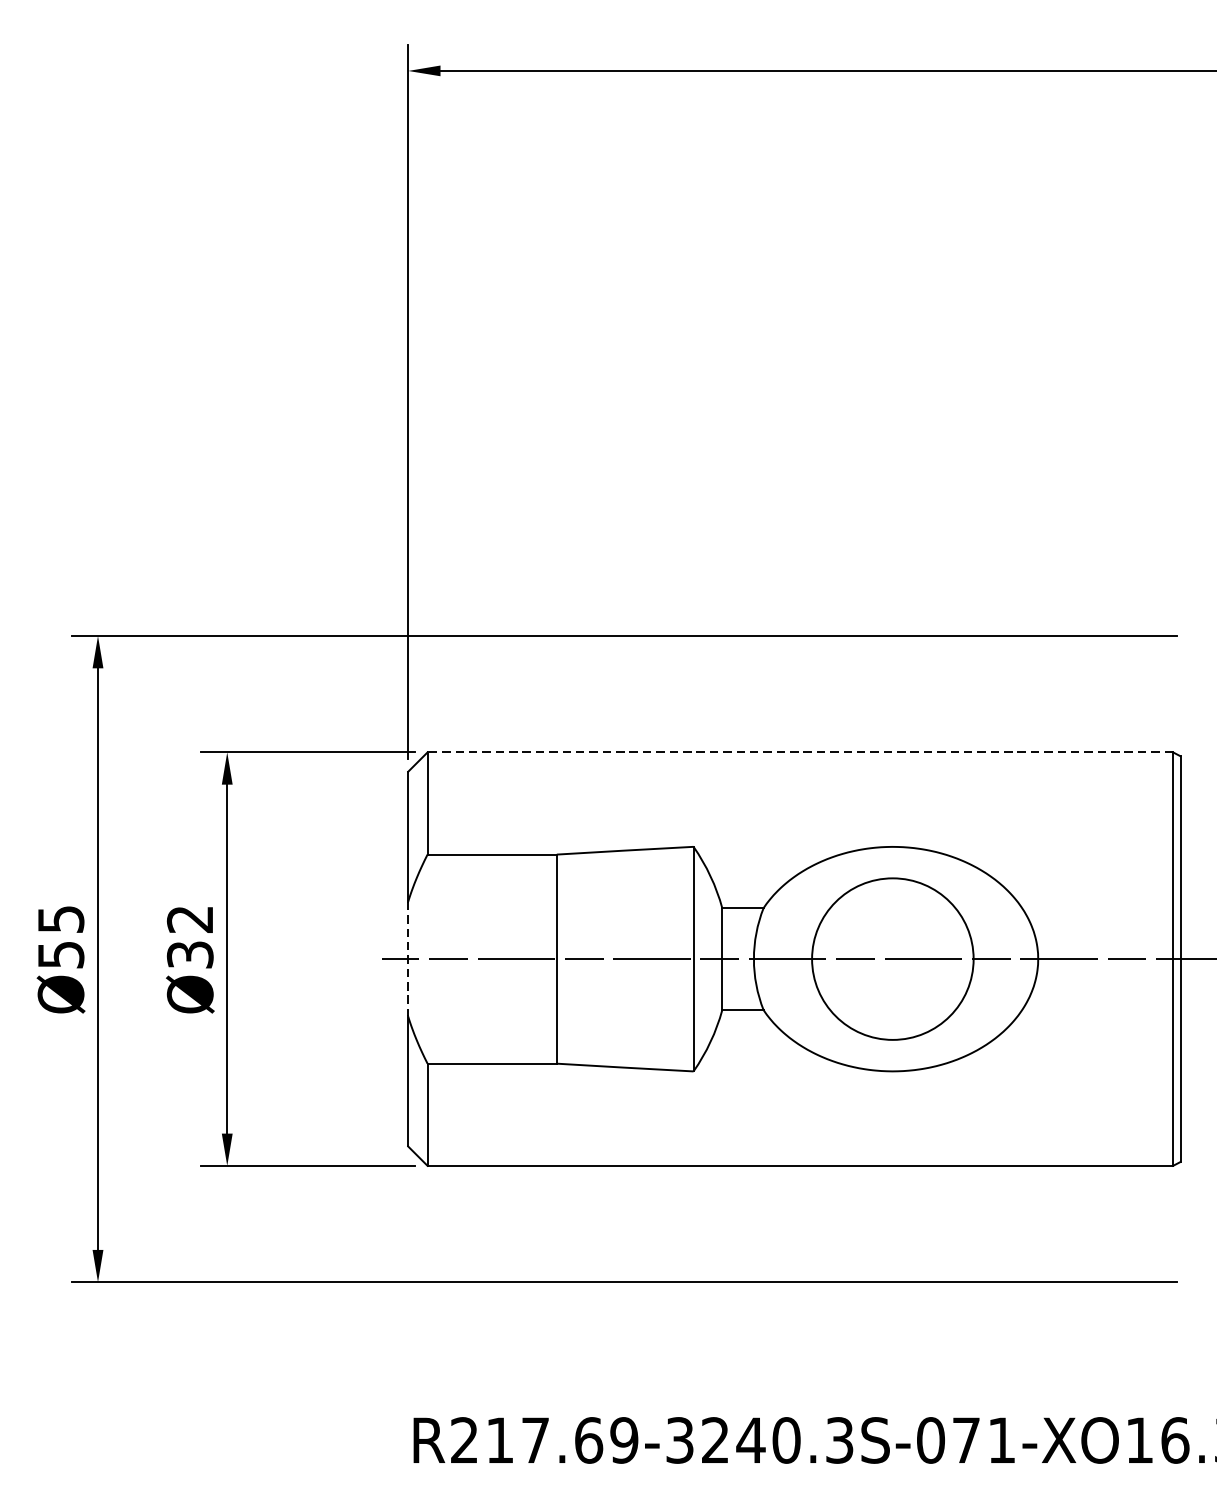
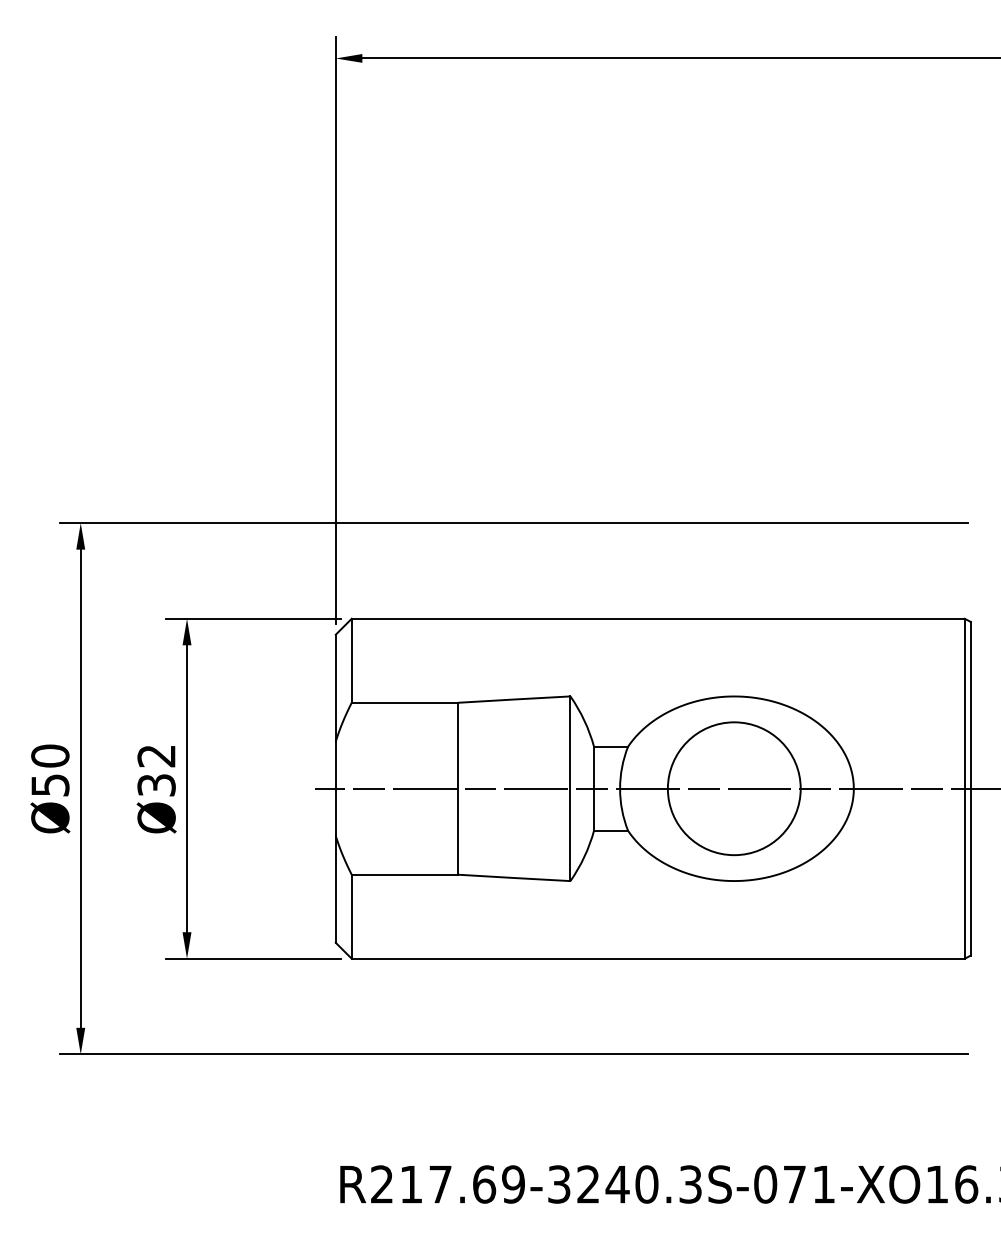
line: (800, 752) -> (658, 618), dashed -> solid
text: (61, 918) -> (50, 755), Ø55 -> Ø50
line: (407, 960) -> (335, 789), dashed -> solid

